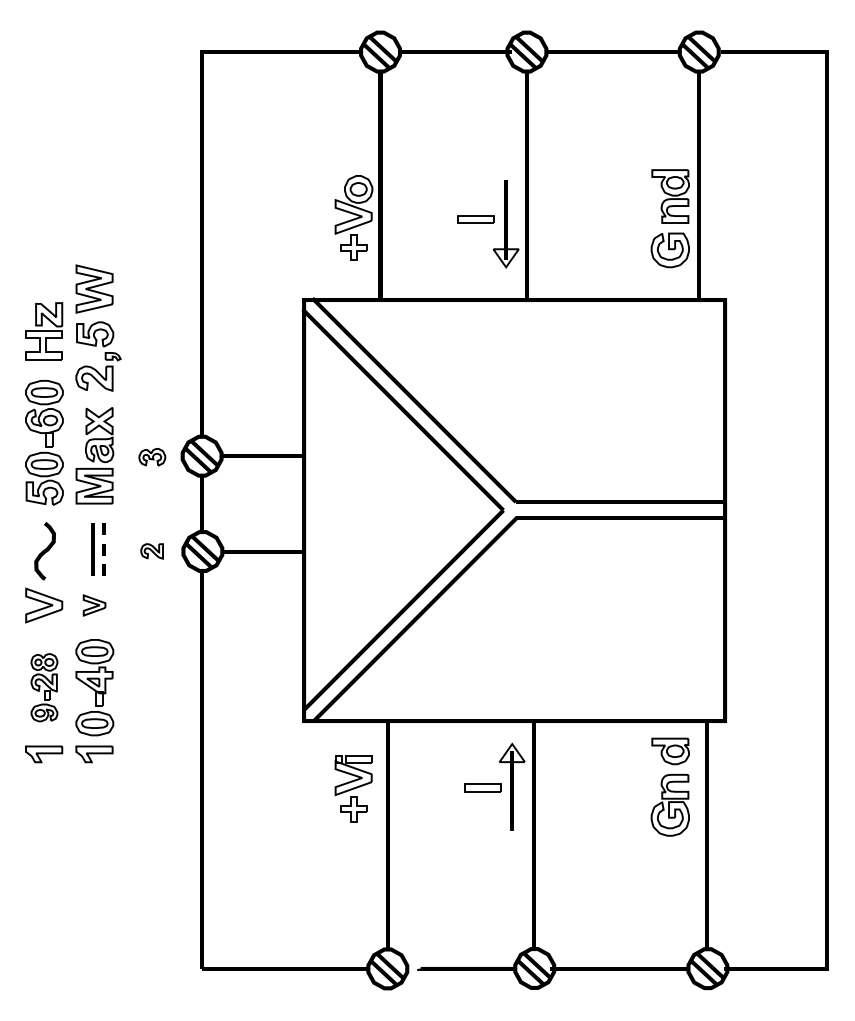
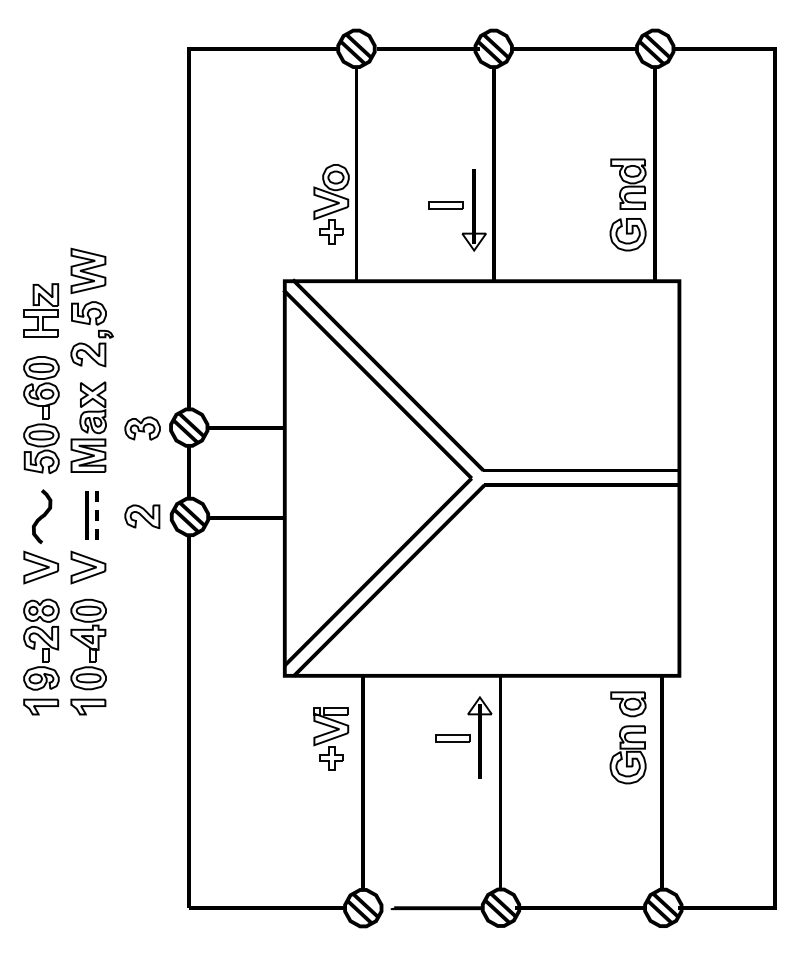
part: (152, 457) -> (142, 428), size x1.43
part: (152, 551) -> (142, 516), size x1.67
part: (94, 605) -> (88, 567), size x1.67
part: (44, 687) -> (41, 644), size x1.43

